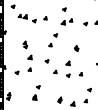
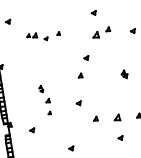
part: (32, 18) -> (43, 36), size x0.7
part: (27, 55) -> (45, 98), size x0.6
part: (67, 68) -> (117, 126), moved

